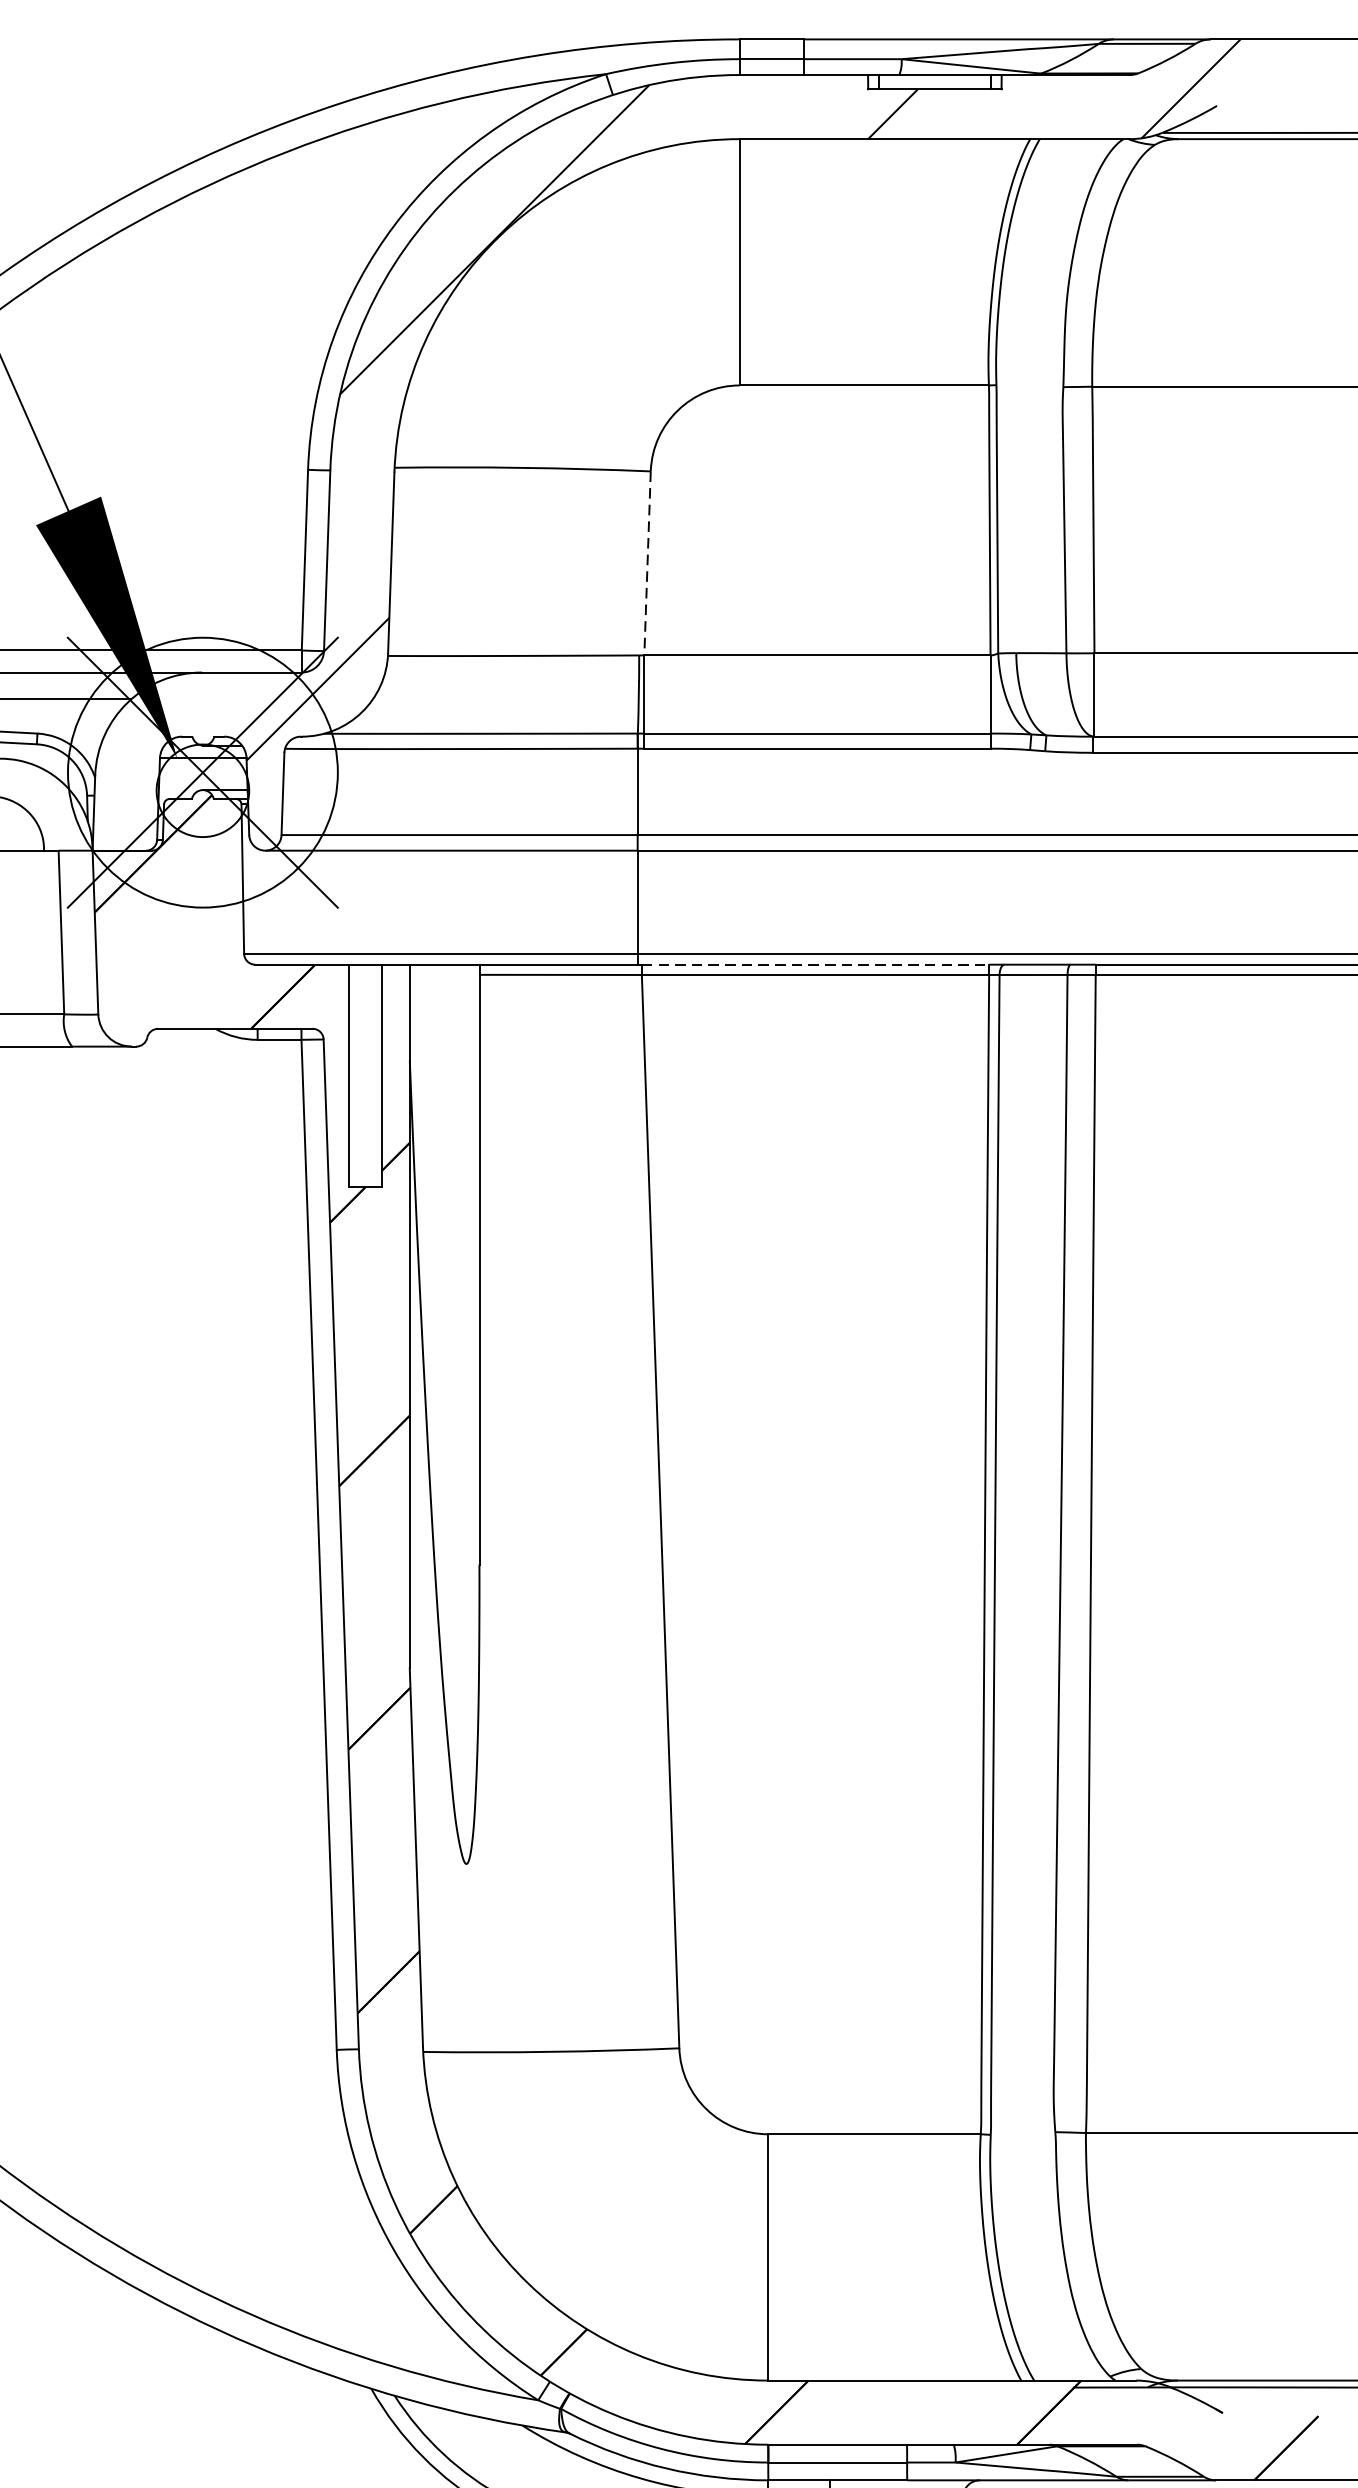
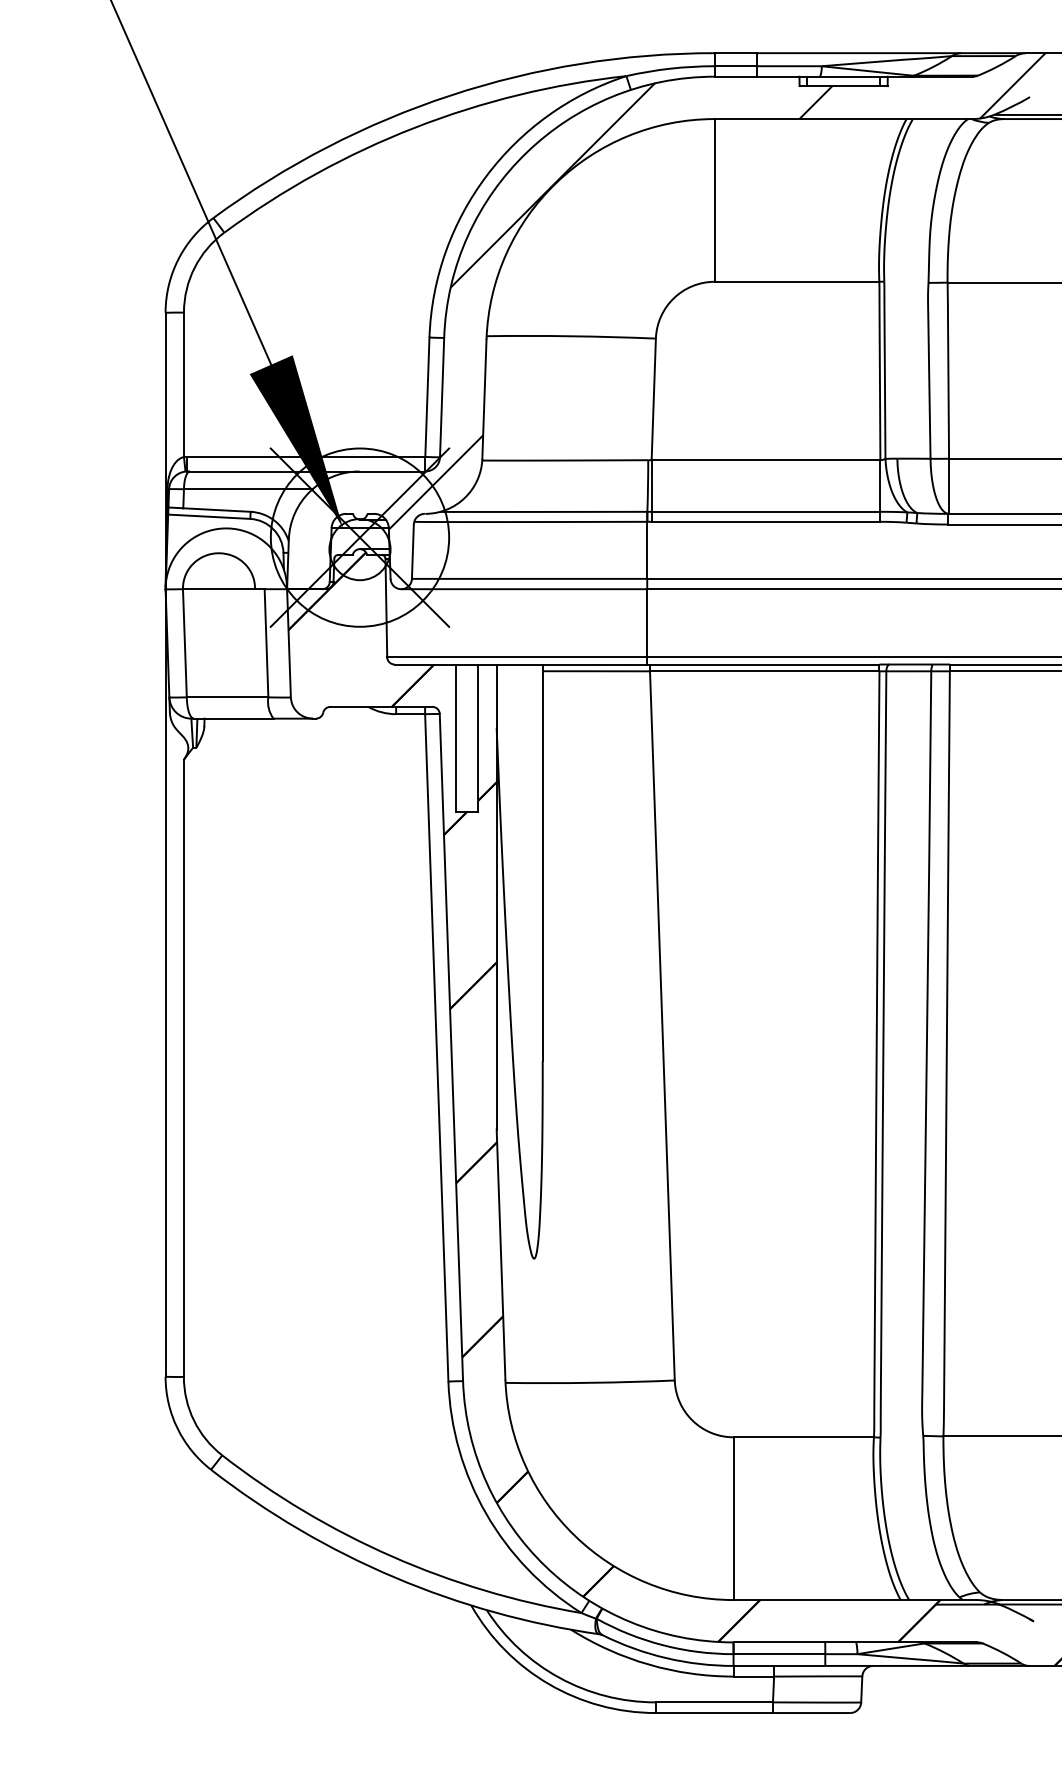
line: (647, 563) -> (653, 399), dashed -> solid
line: (815, 964) -> (764, 664), dashed -> solid

